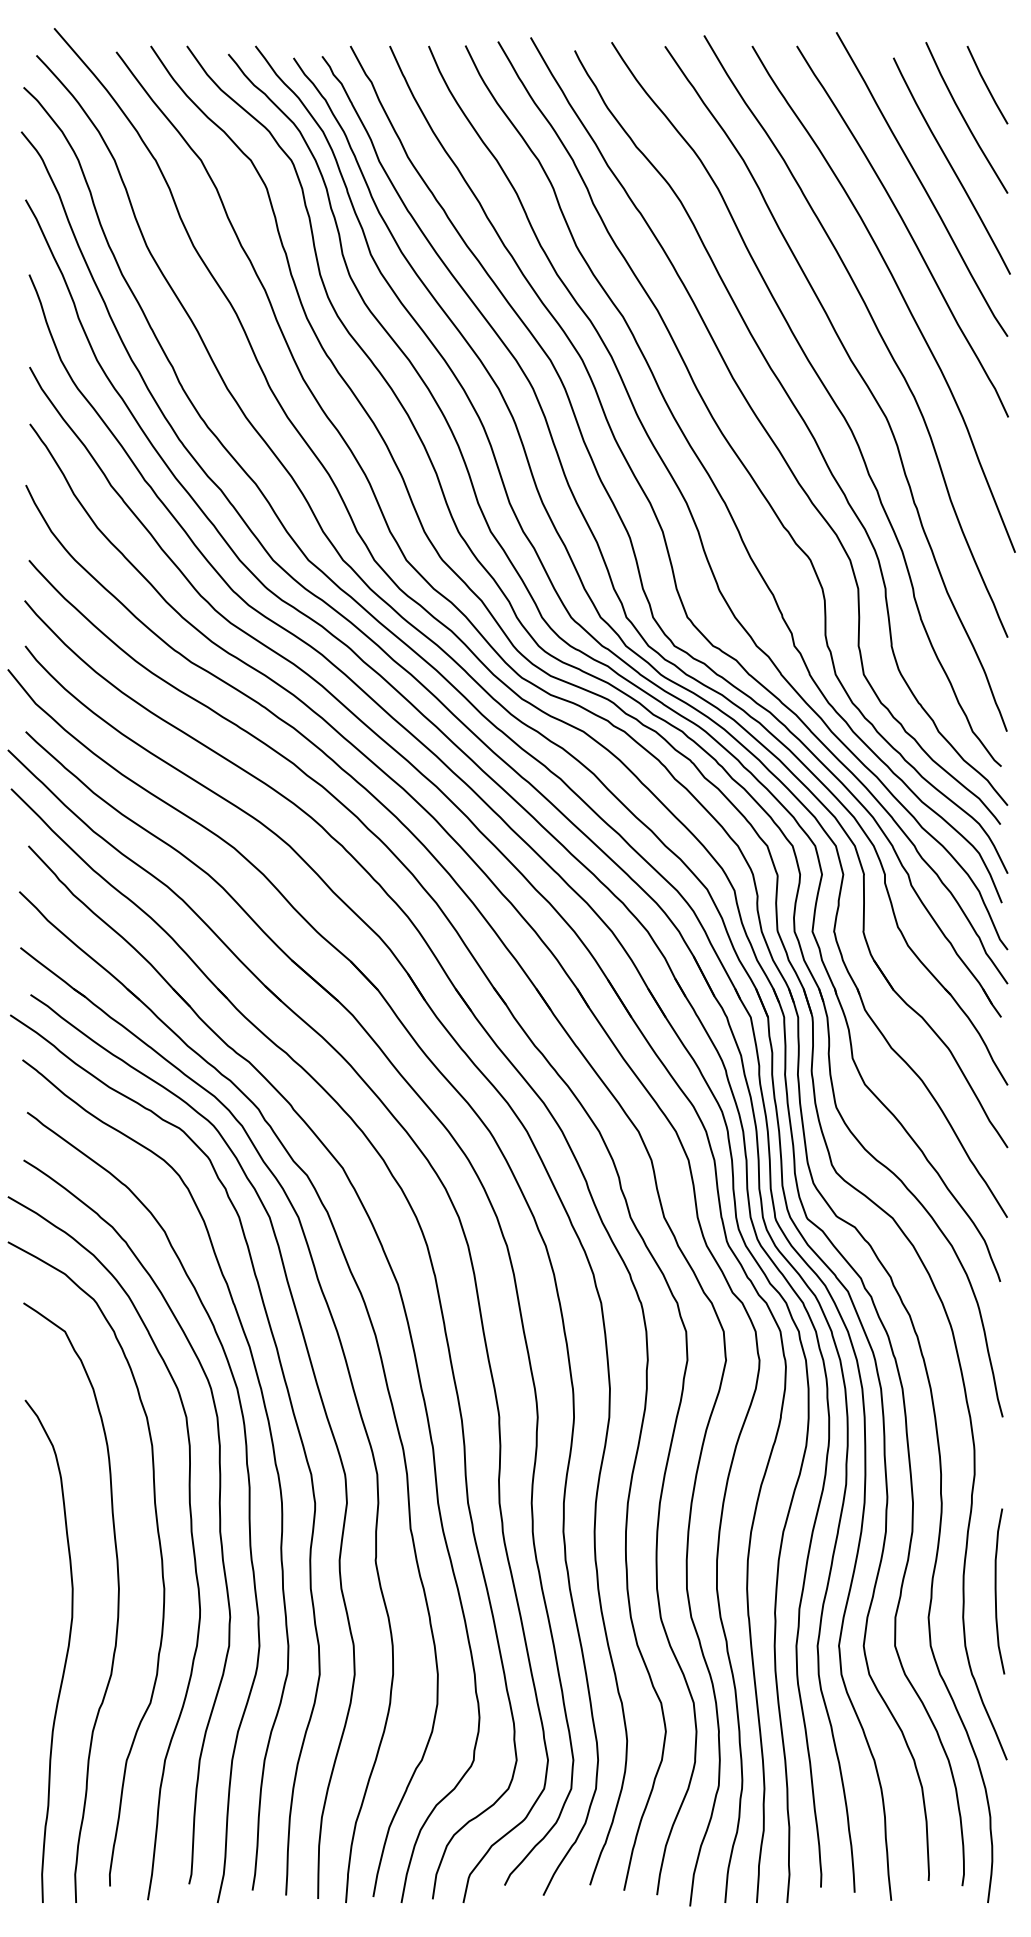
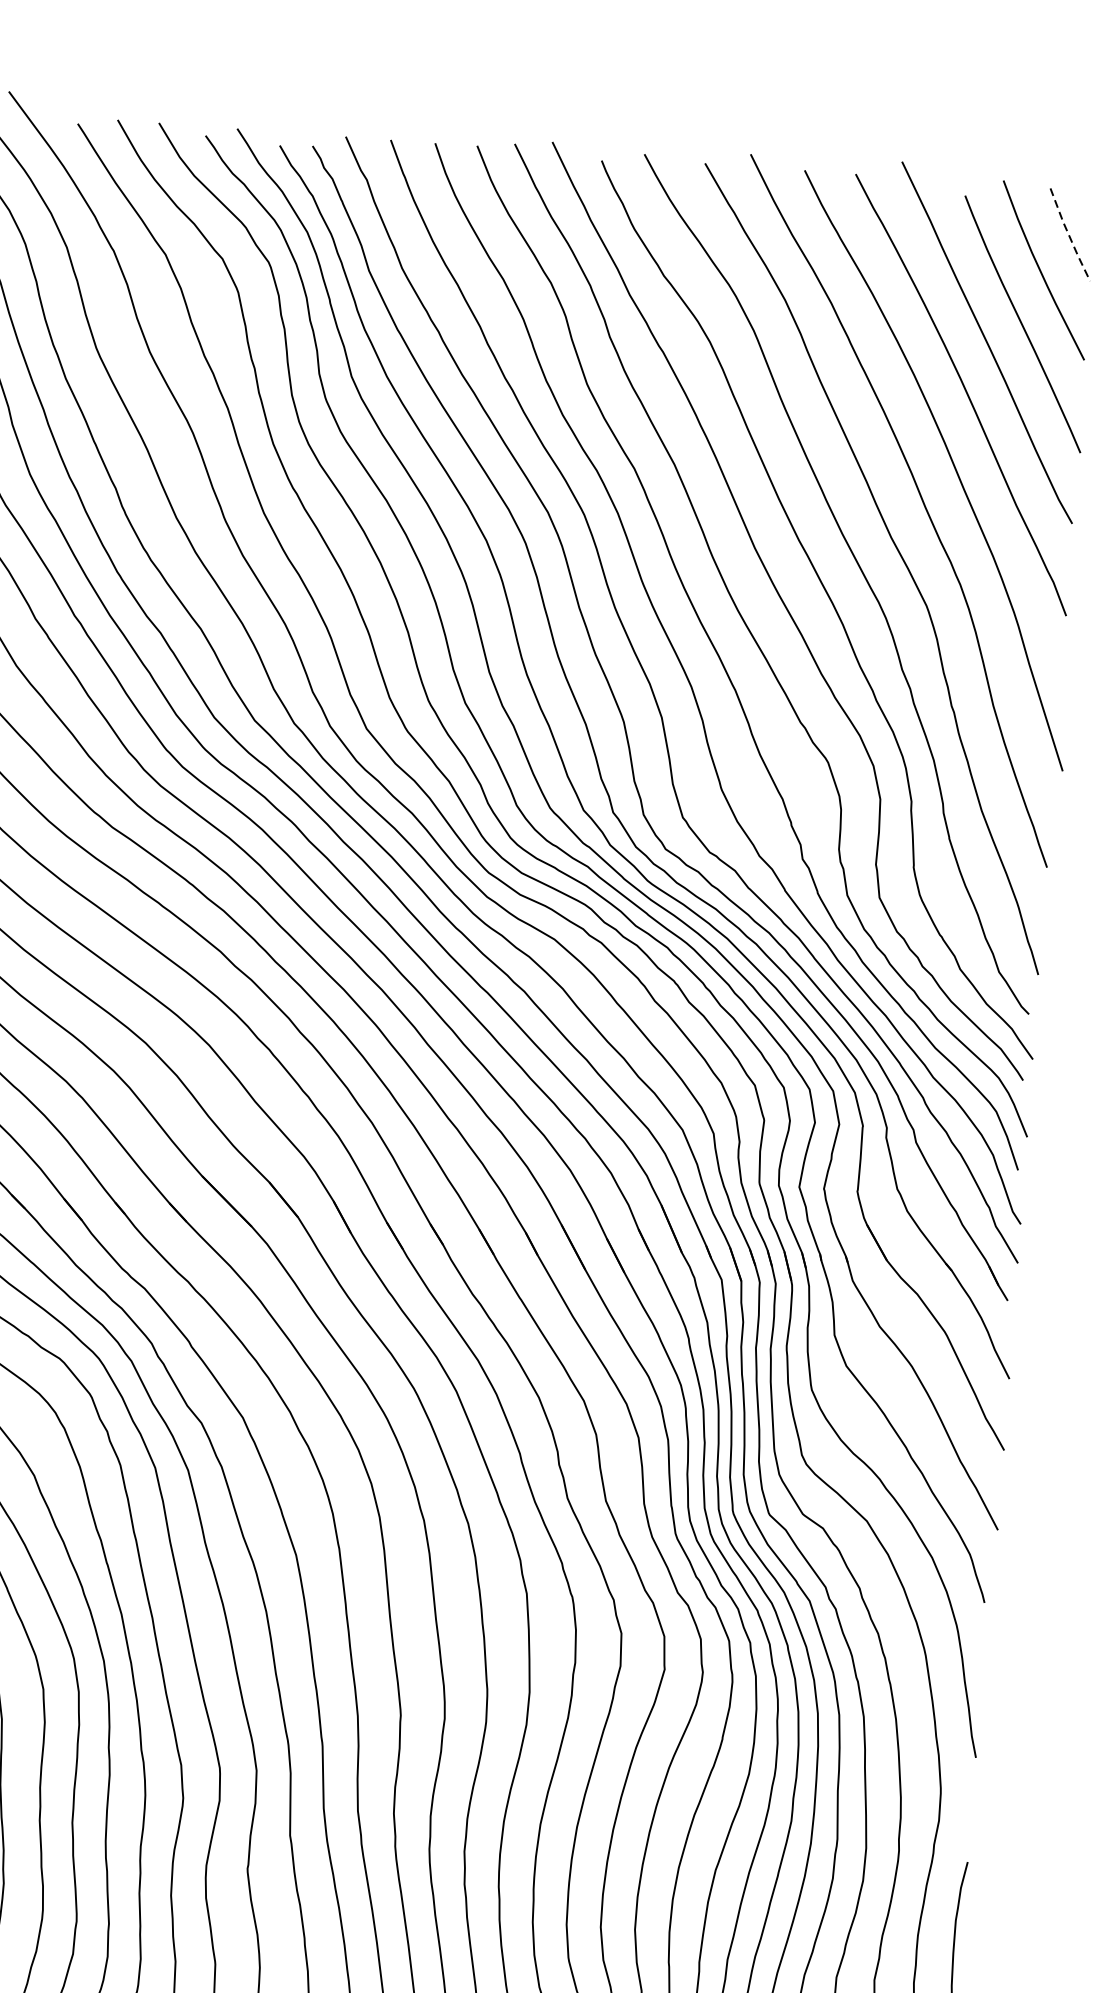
line: (986, 85) -> (1069, 235), solid -> dashed

